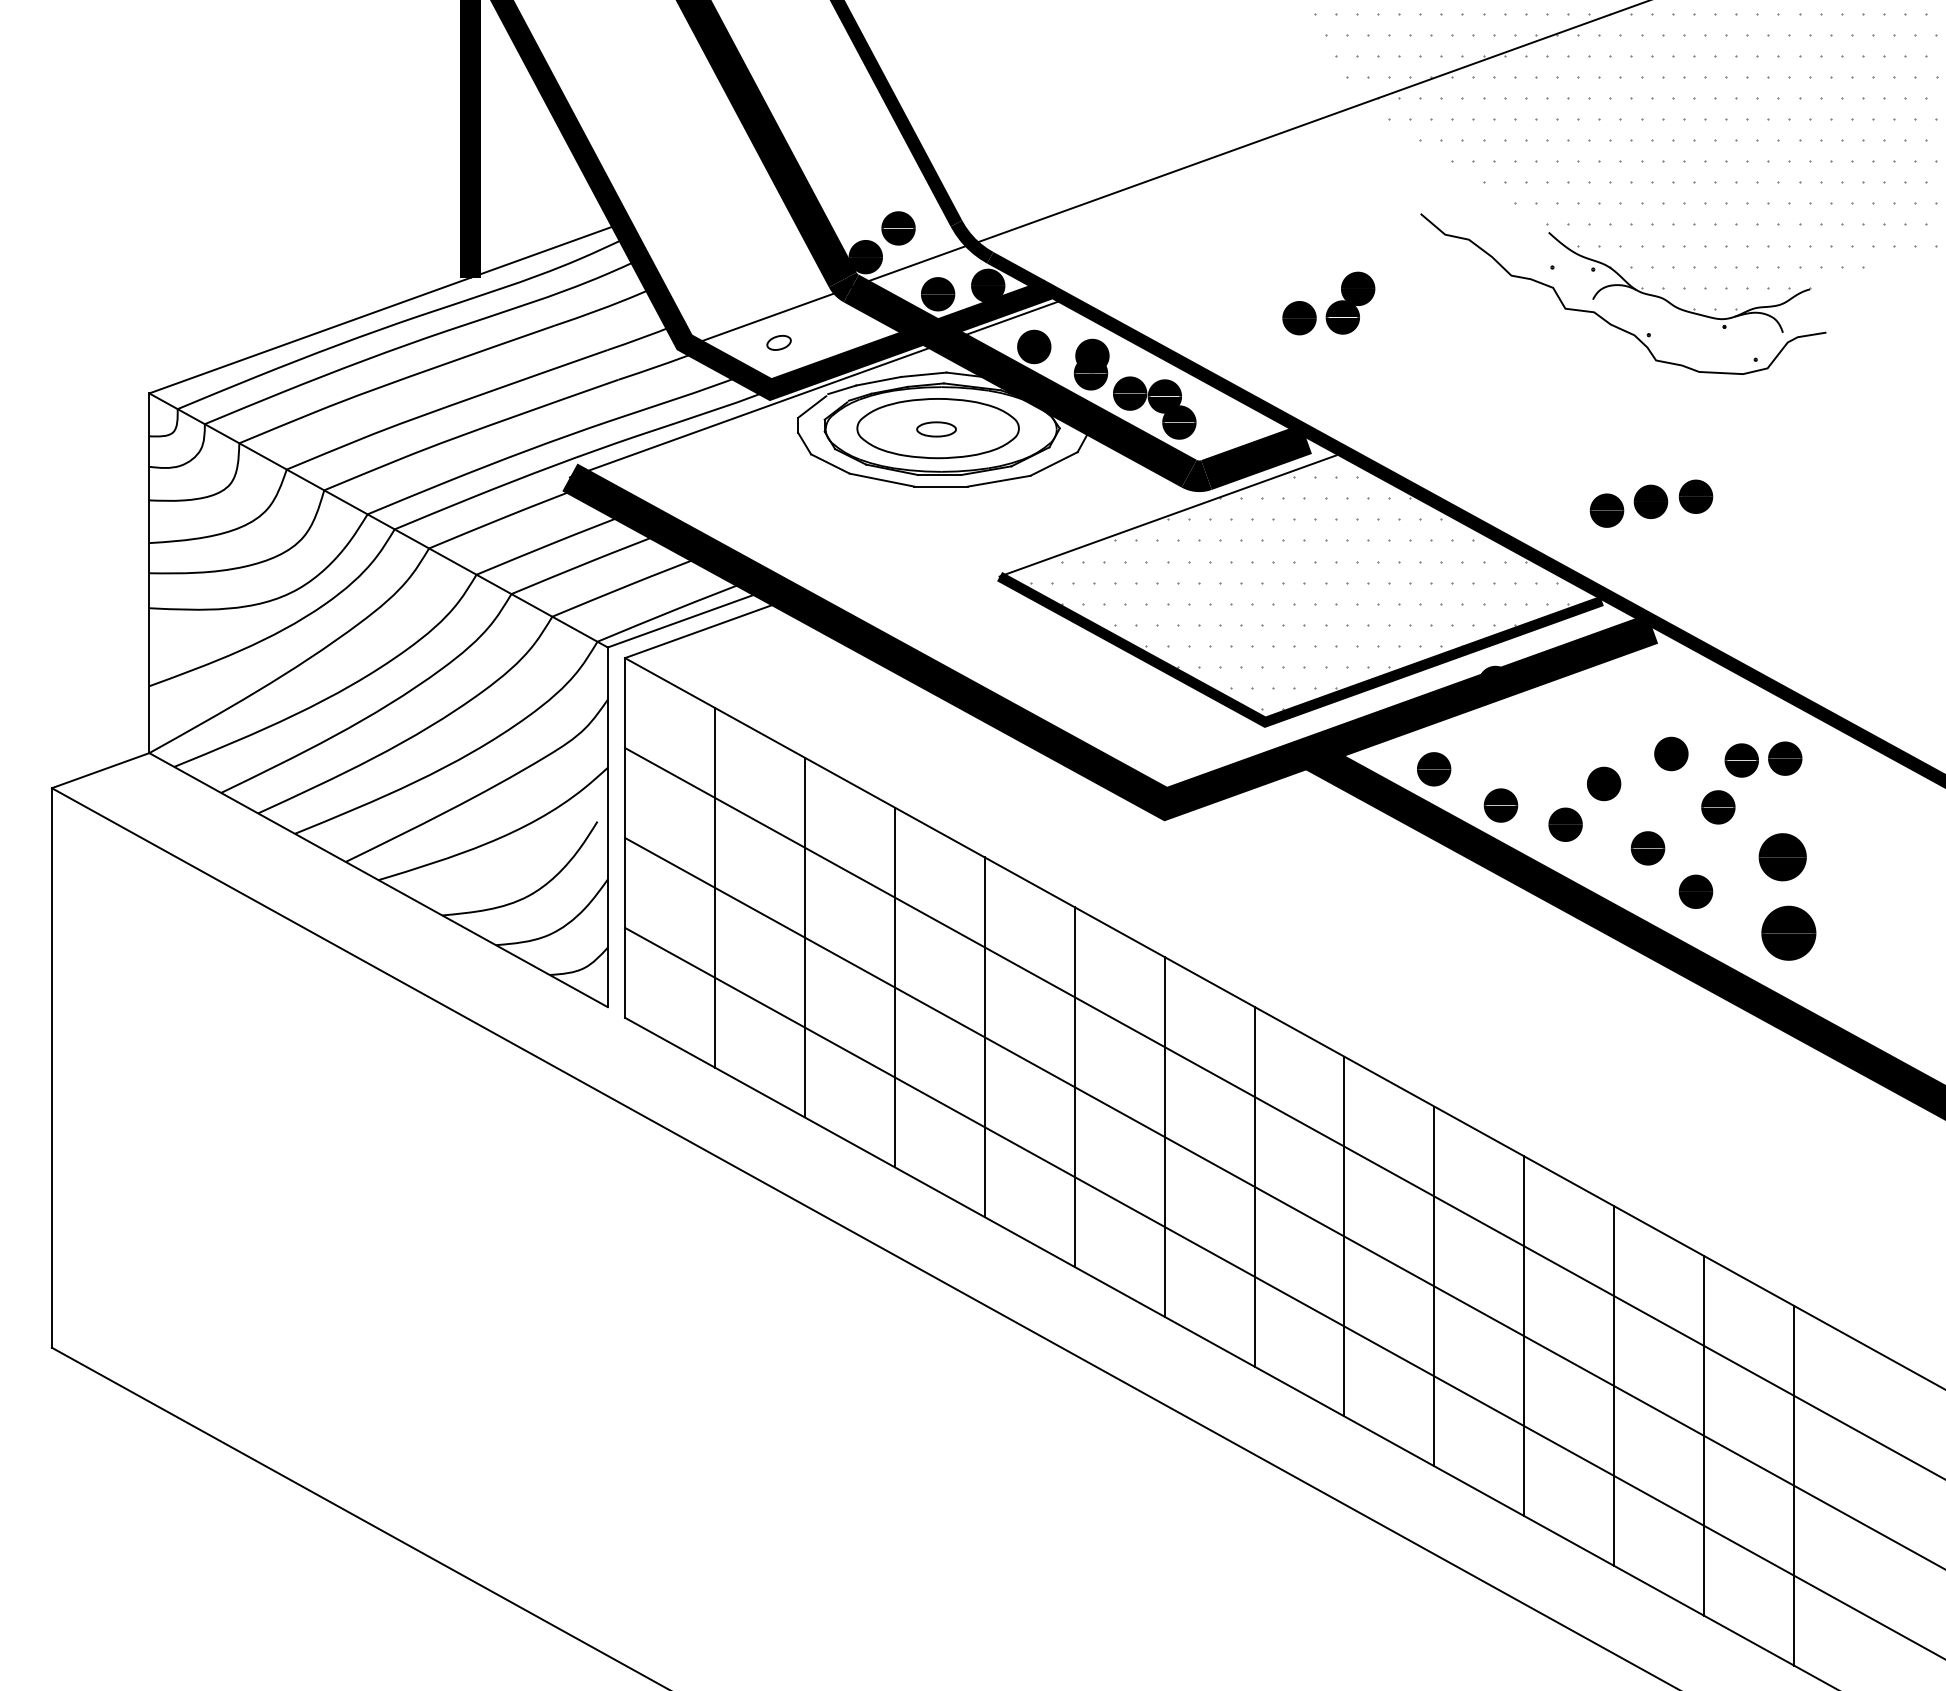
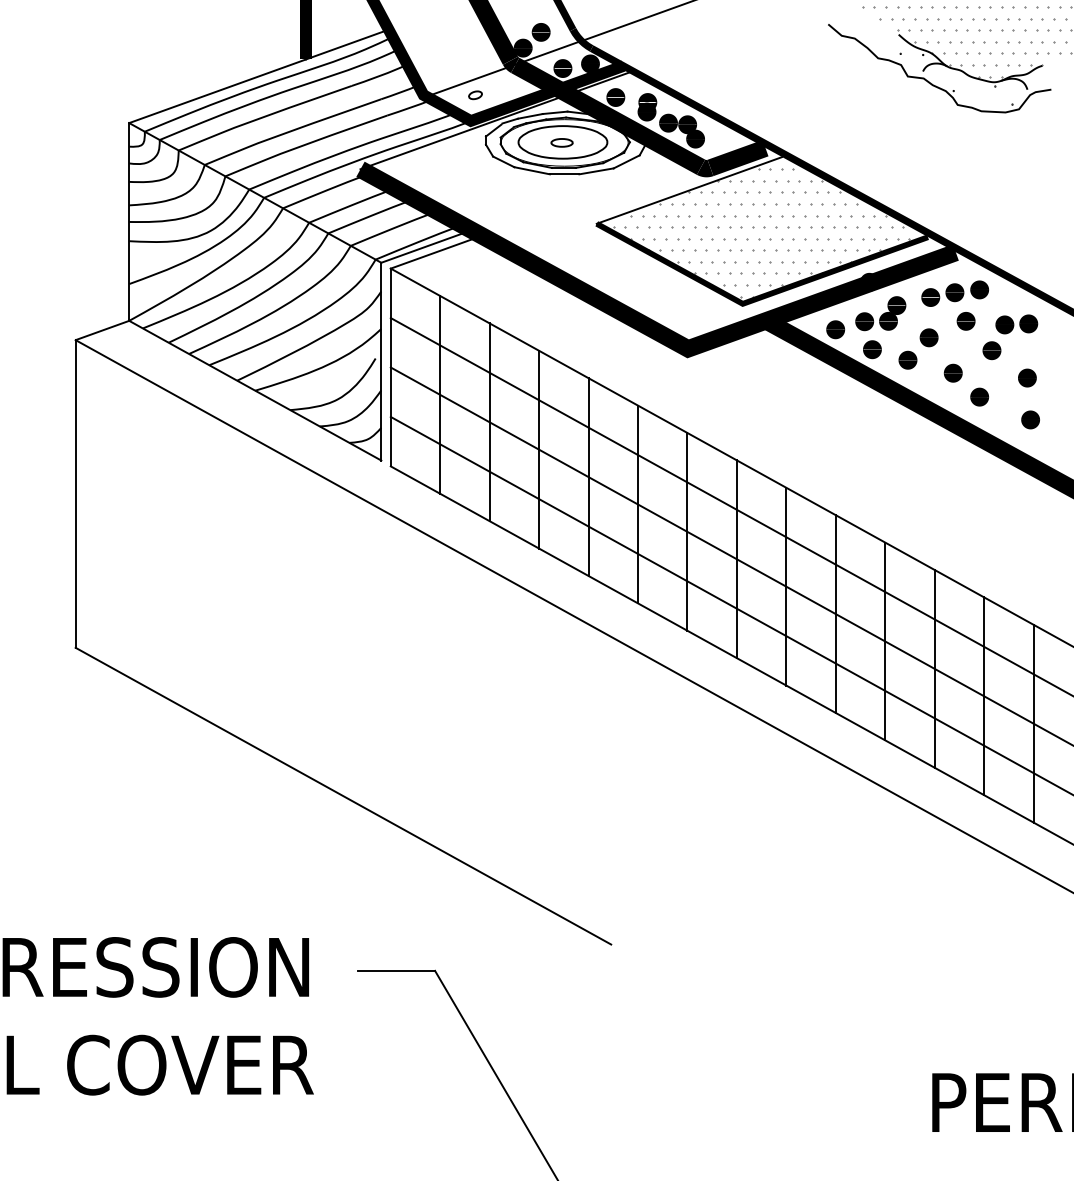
part: (1328, 303) -> (880, 313), moved
part: (1652, 503) -> (955, 293), moved
part: (1782, 856) -> (1027, 377), size x0.71
part: (1788, 932) -> (1030, 419), size x0.62

